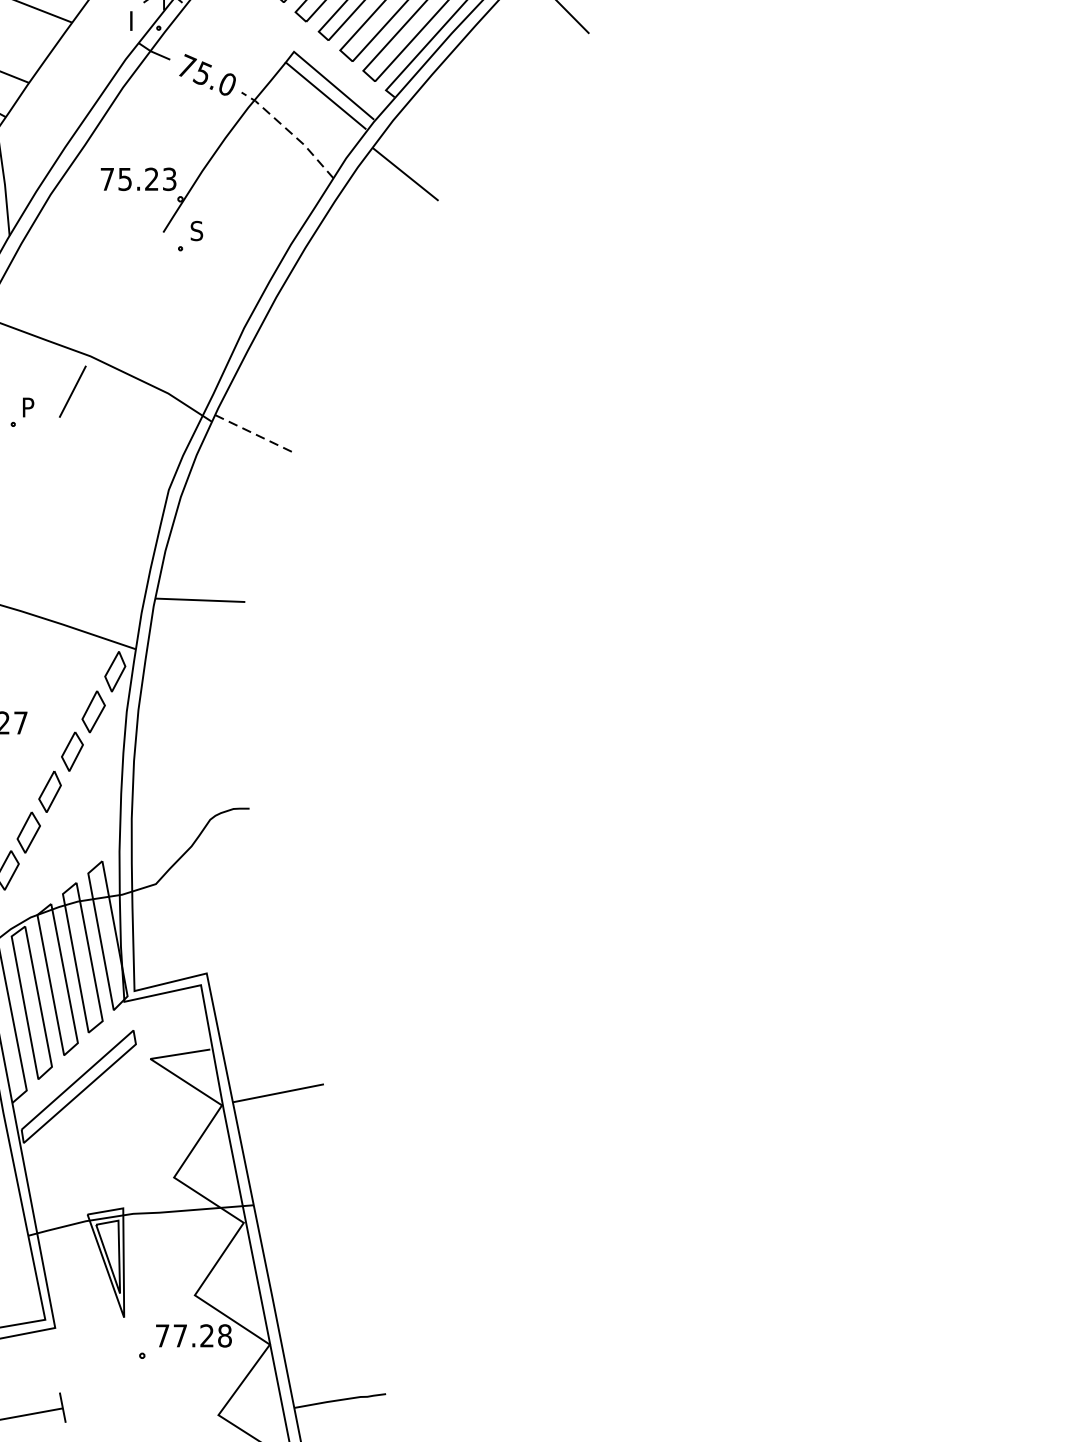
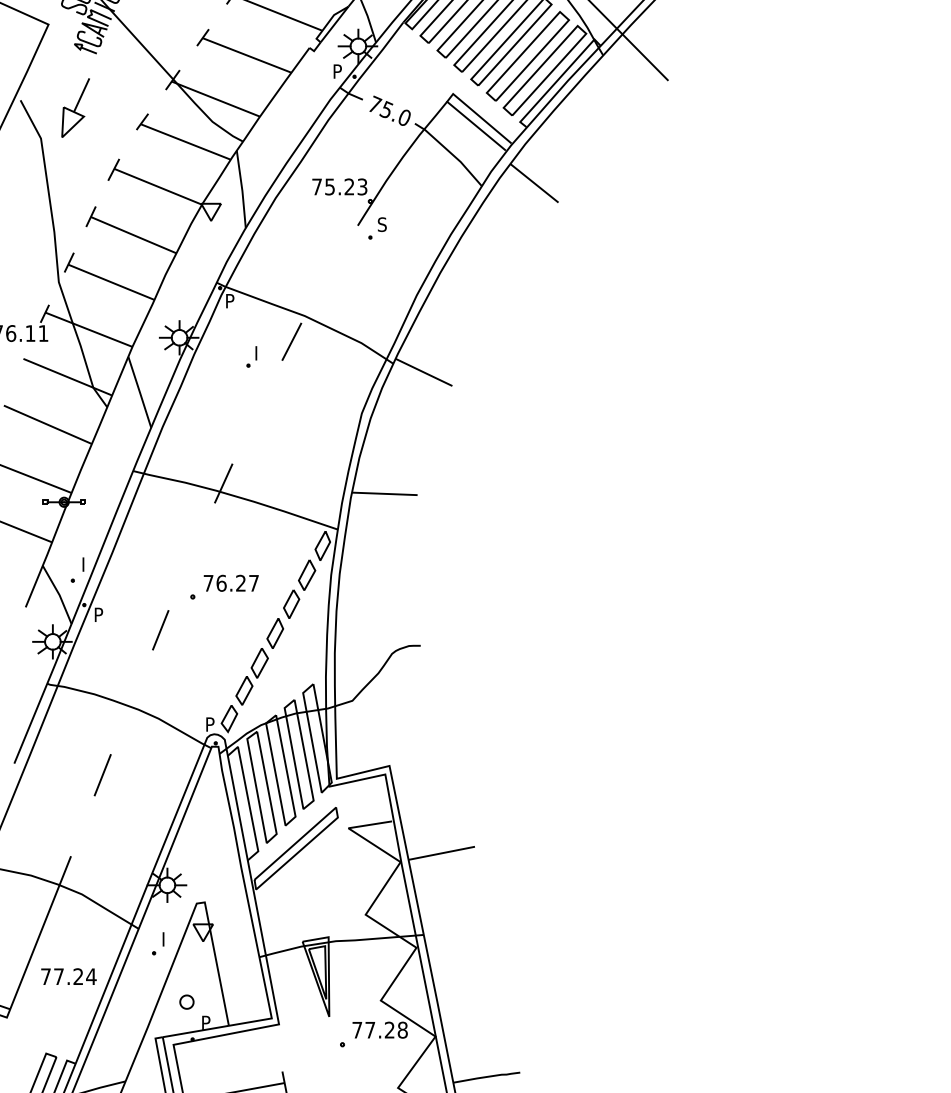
text: (136, 16) -> (338, 68), I -> P
line: (290, 132) -> (450, 152), dashed -> solid
text: (29, 403) -> (260, 350), P -> I
line: (254, 433) -> (424, 372), dashed -> solid

